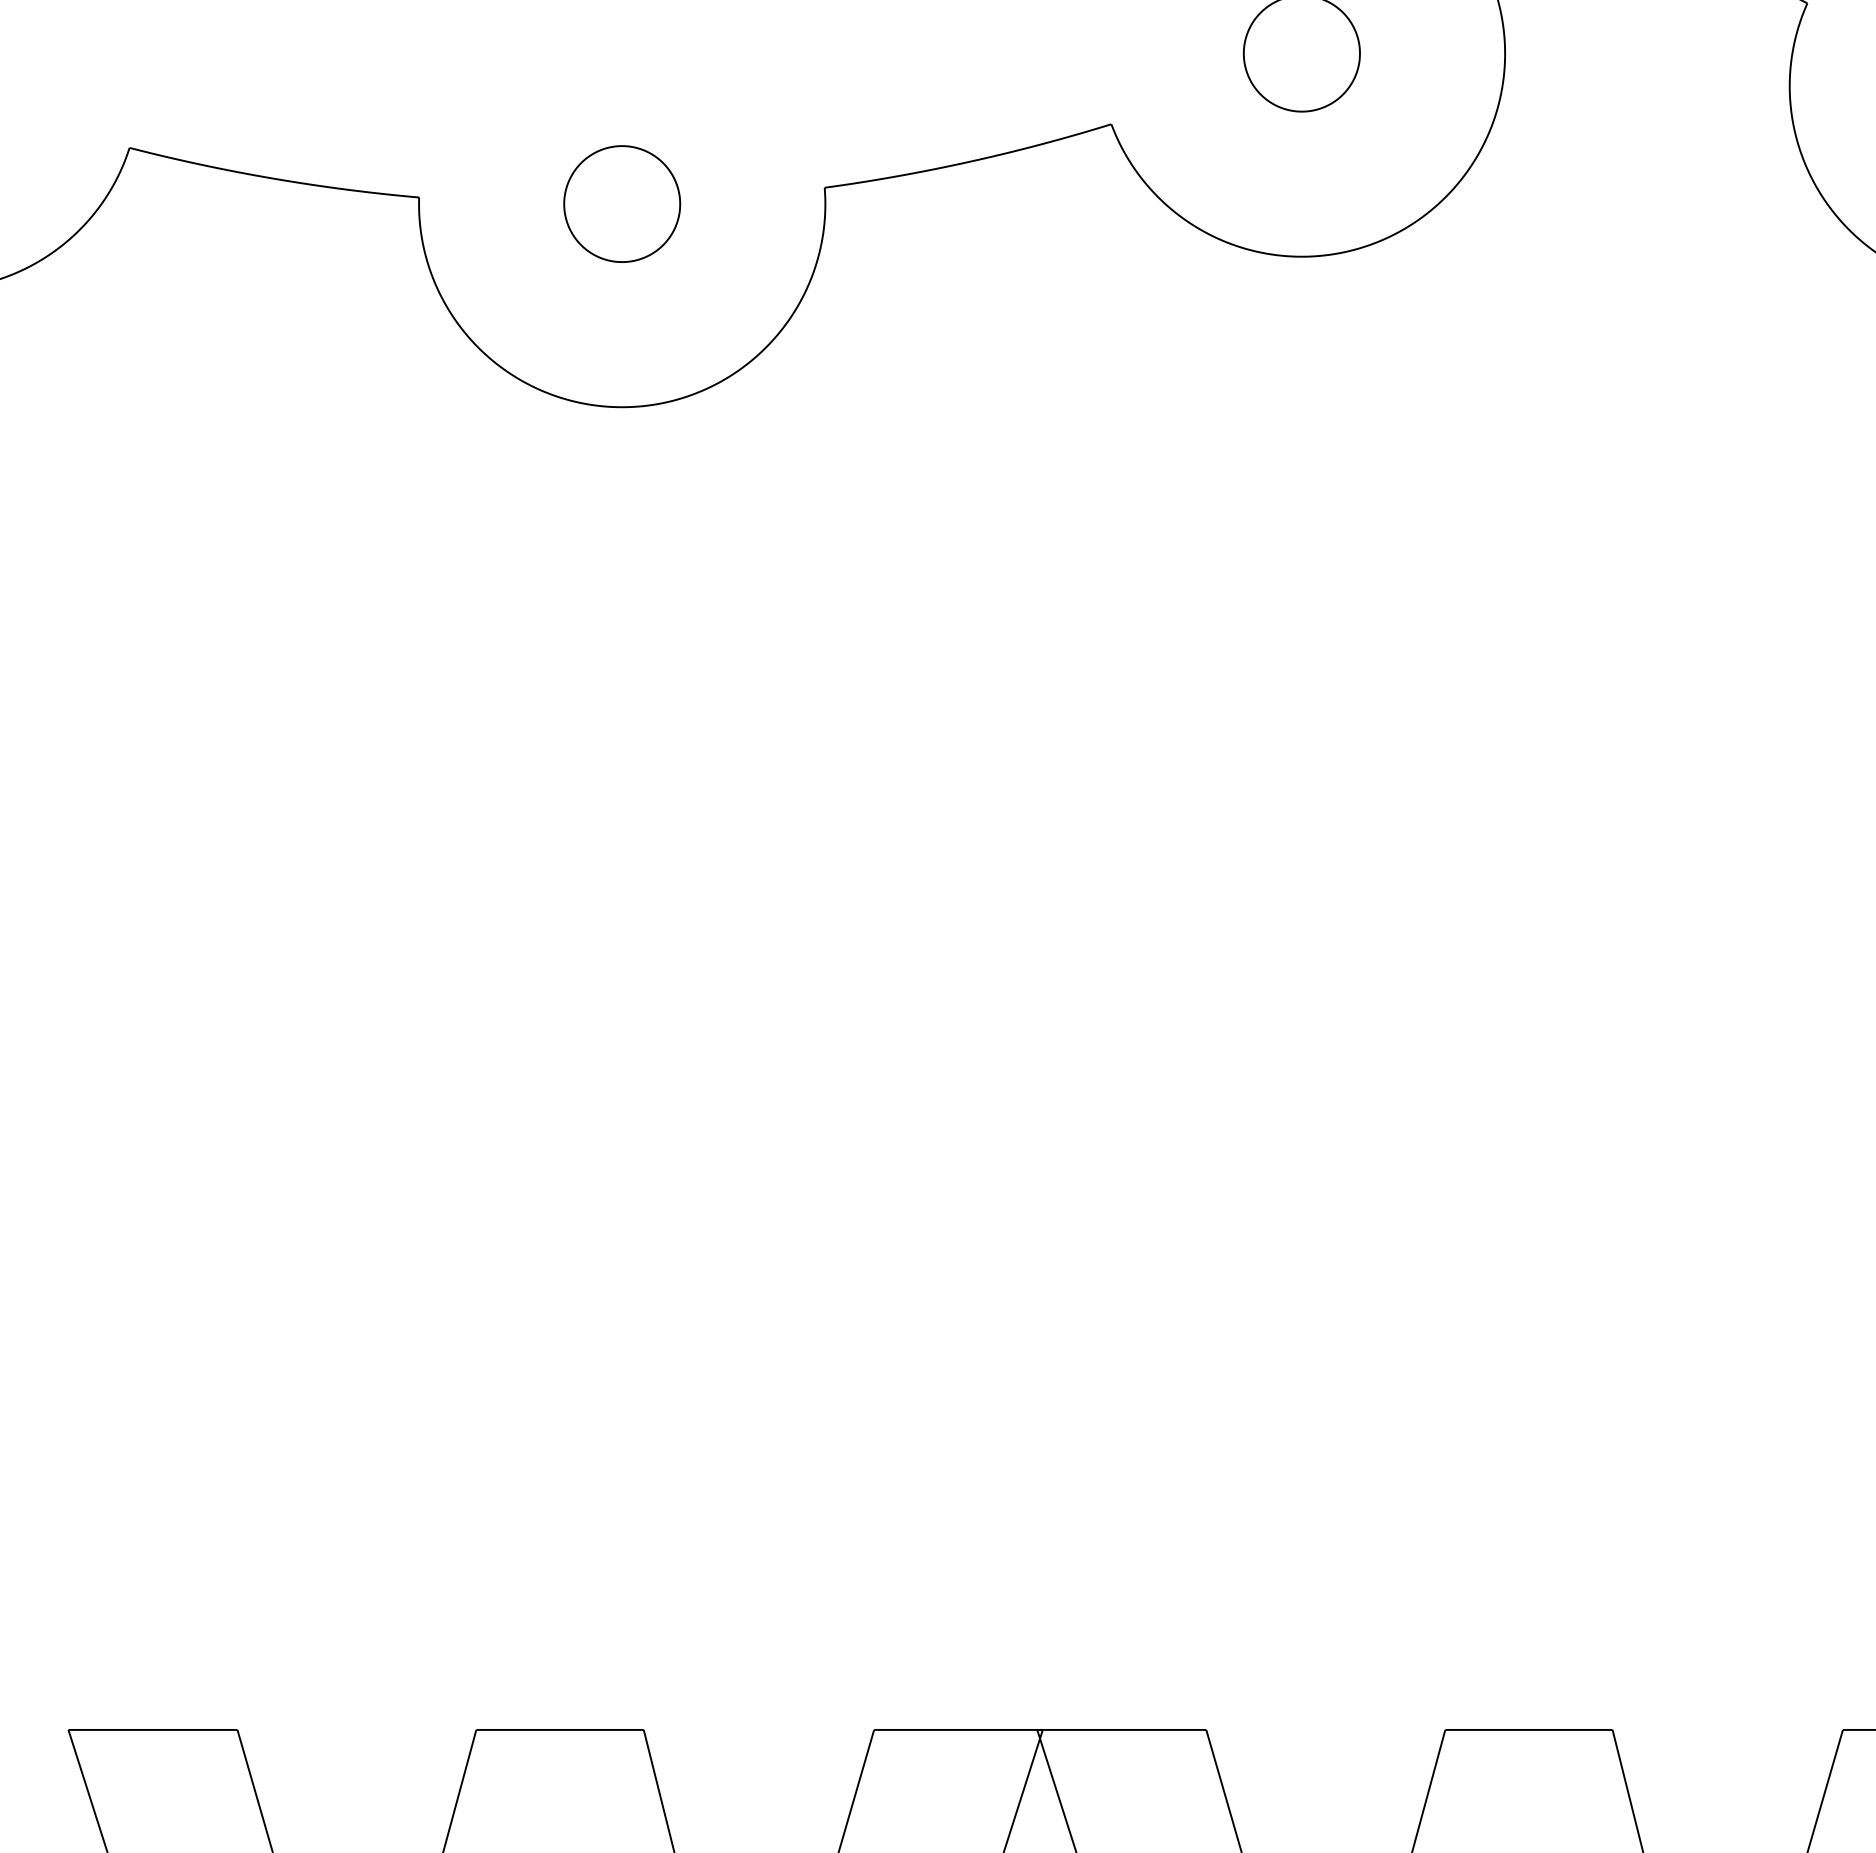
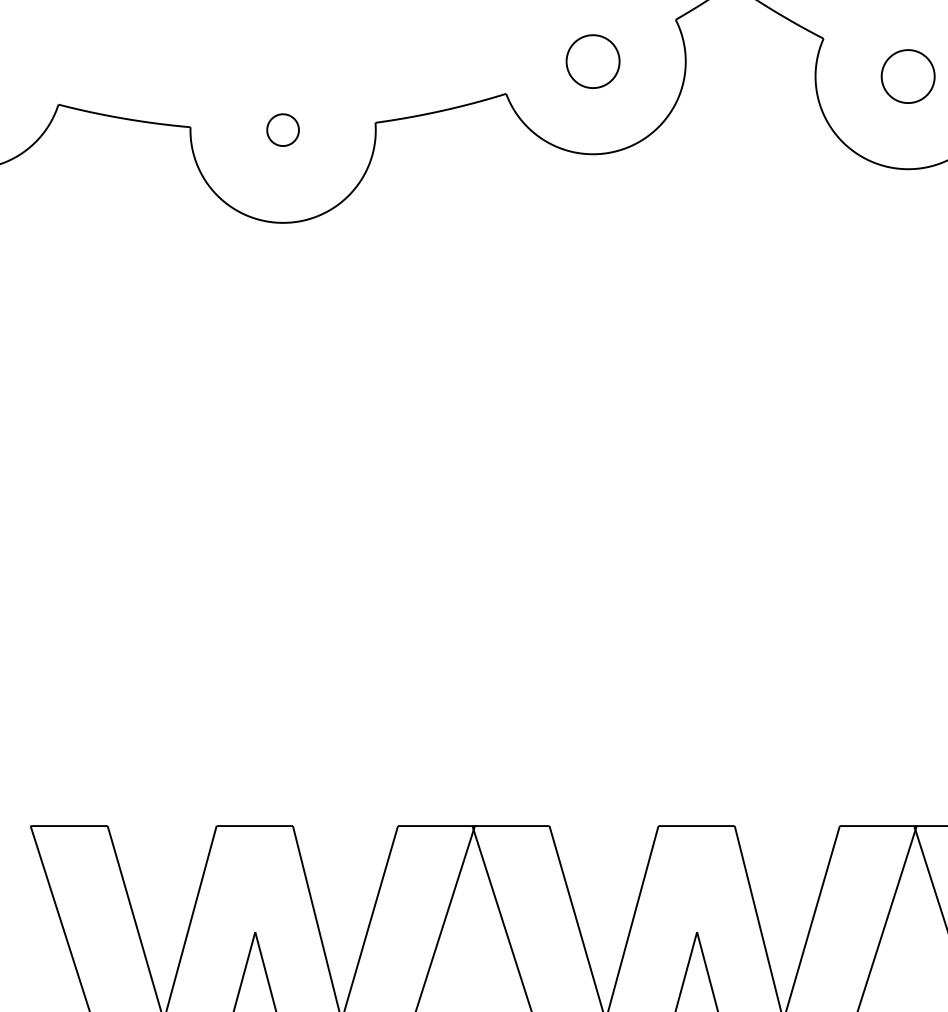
part: (620, 202) -> (282, 129), size x0.6

